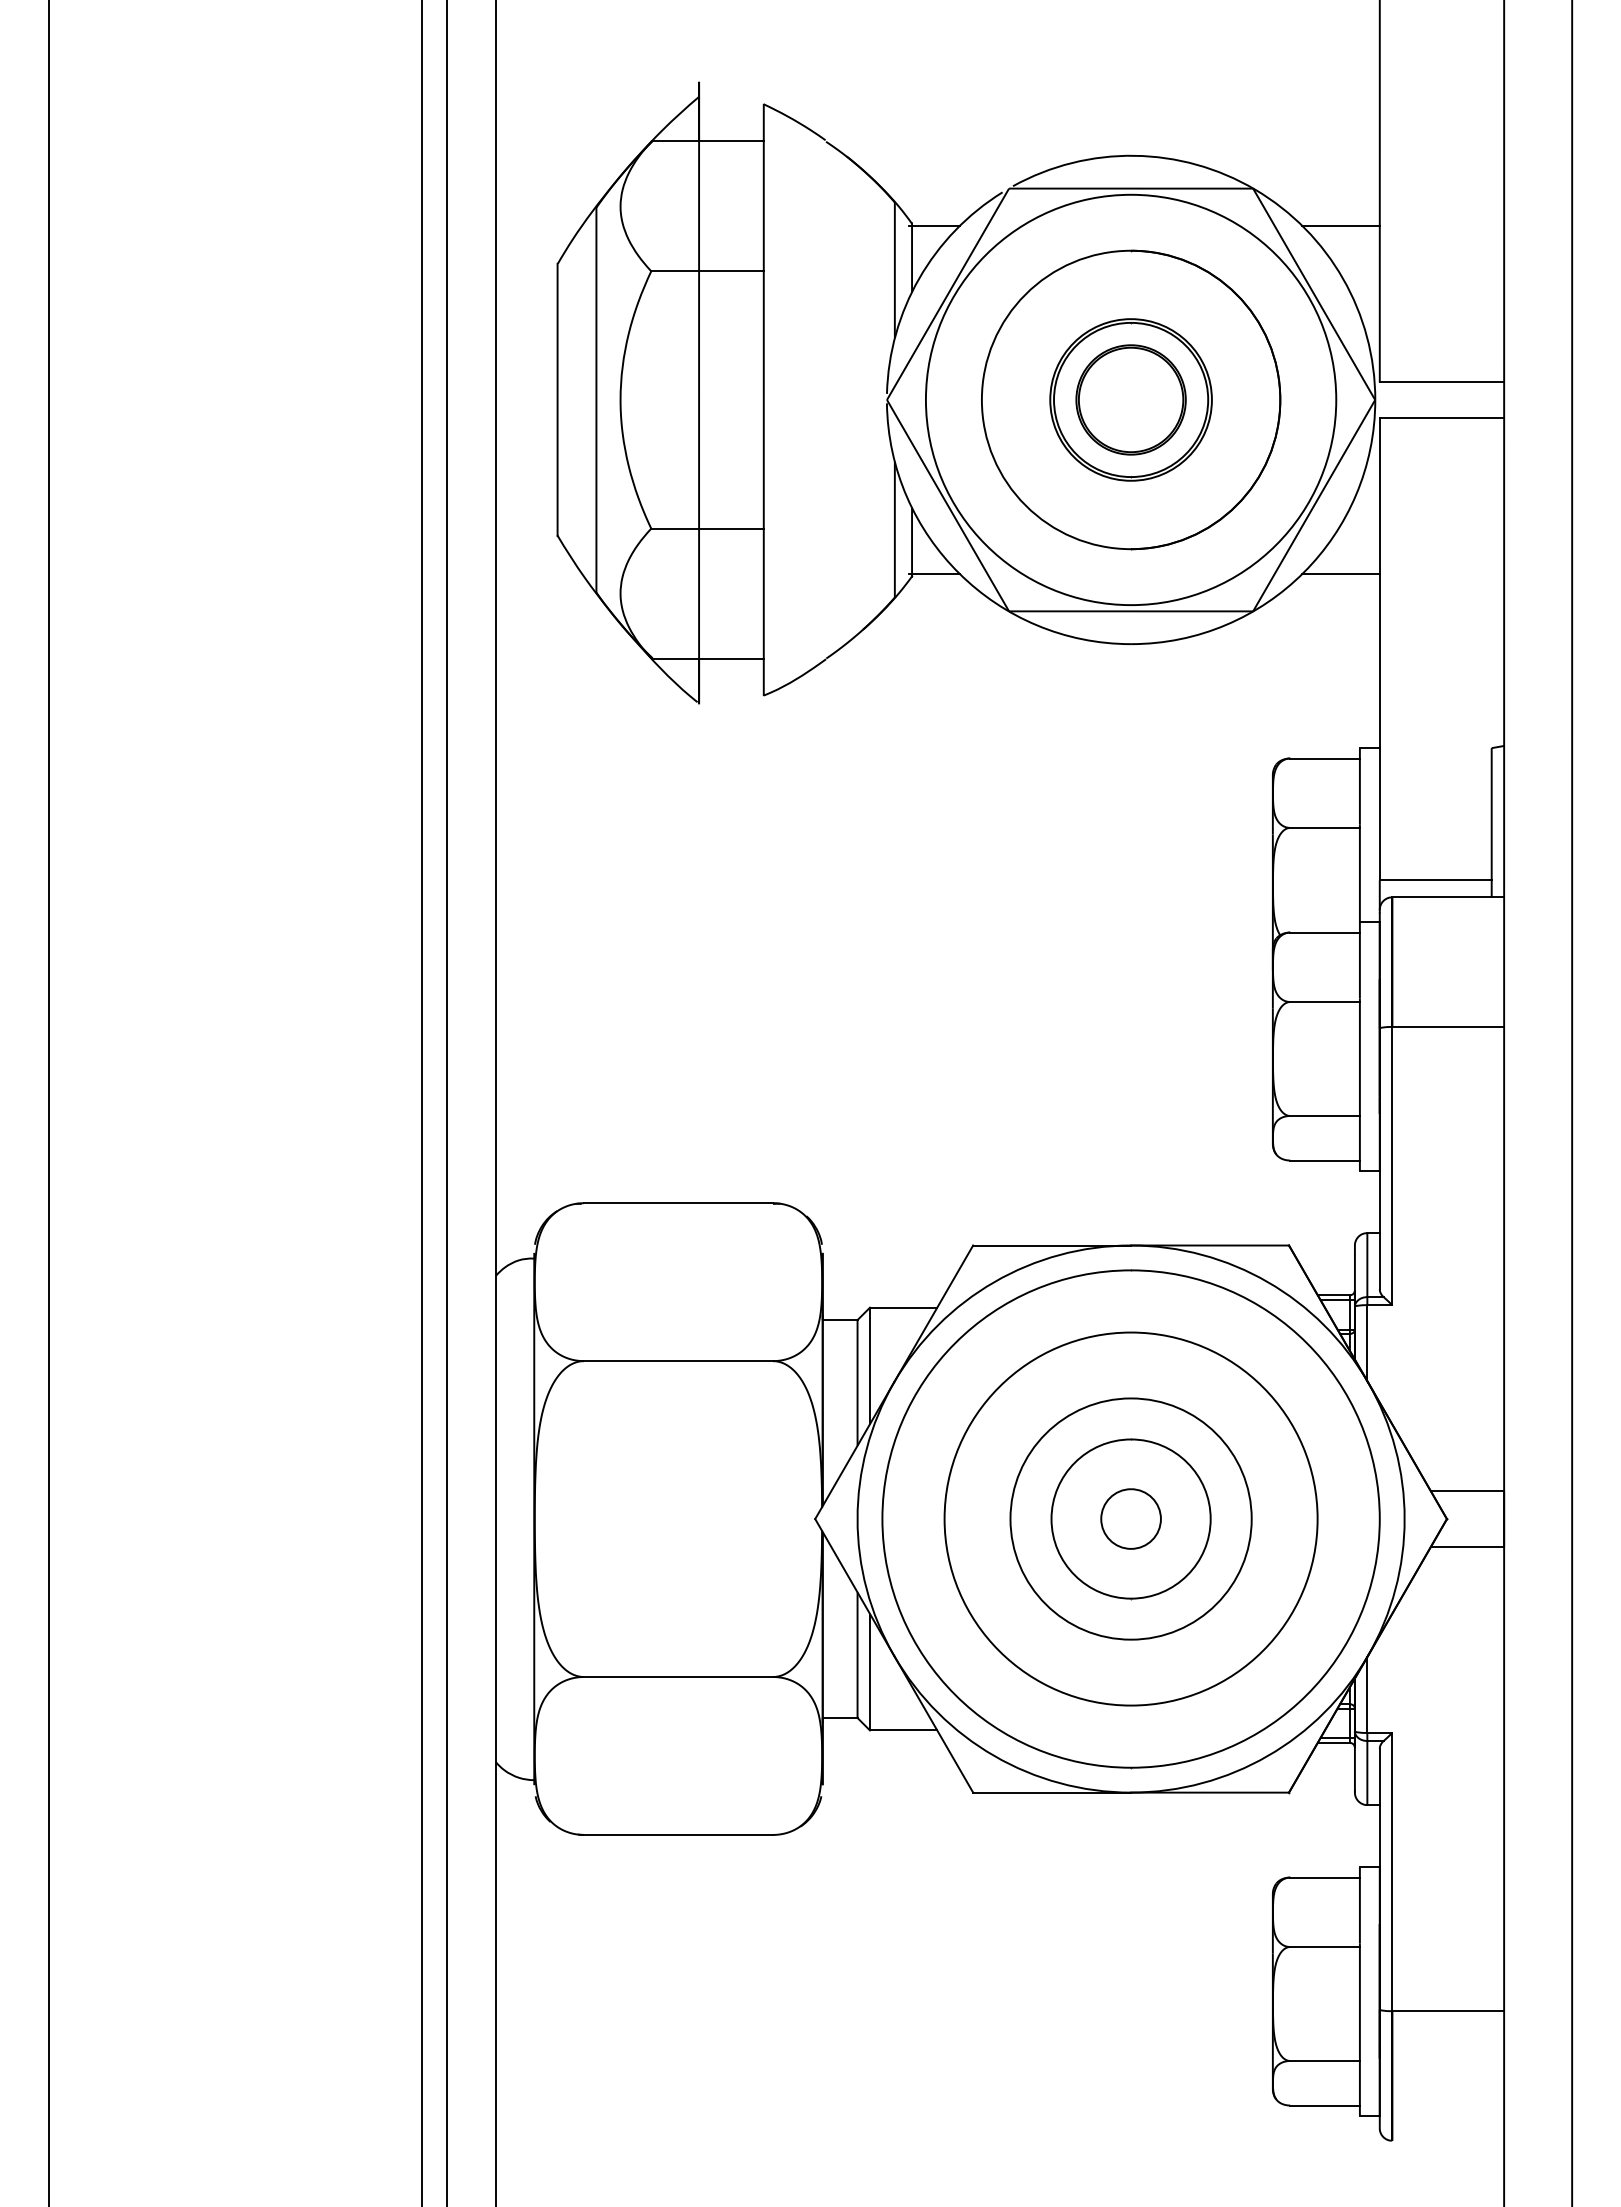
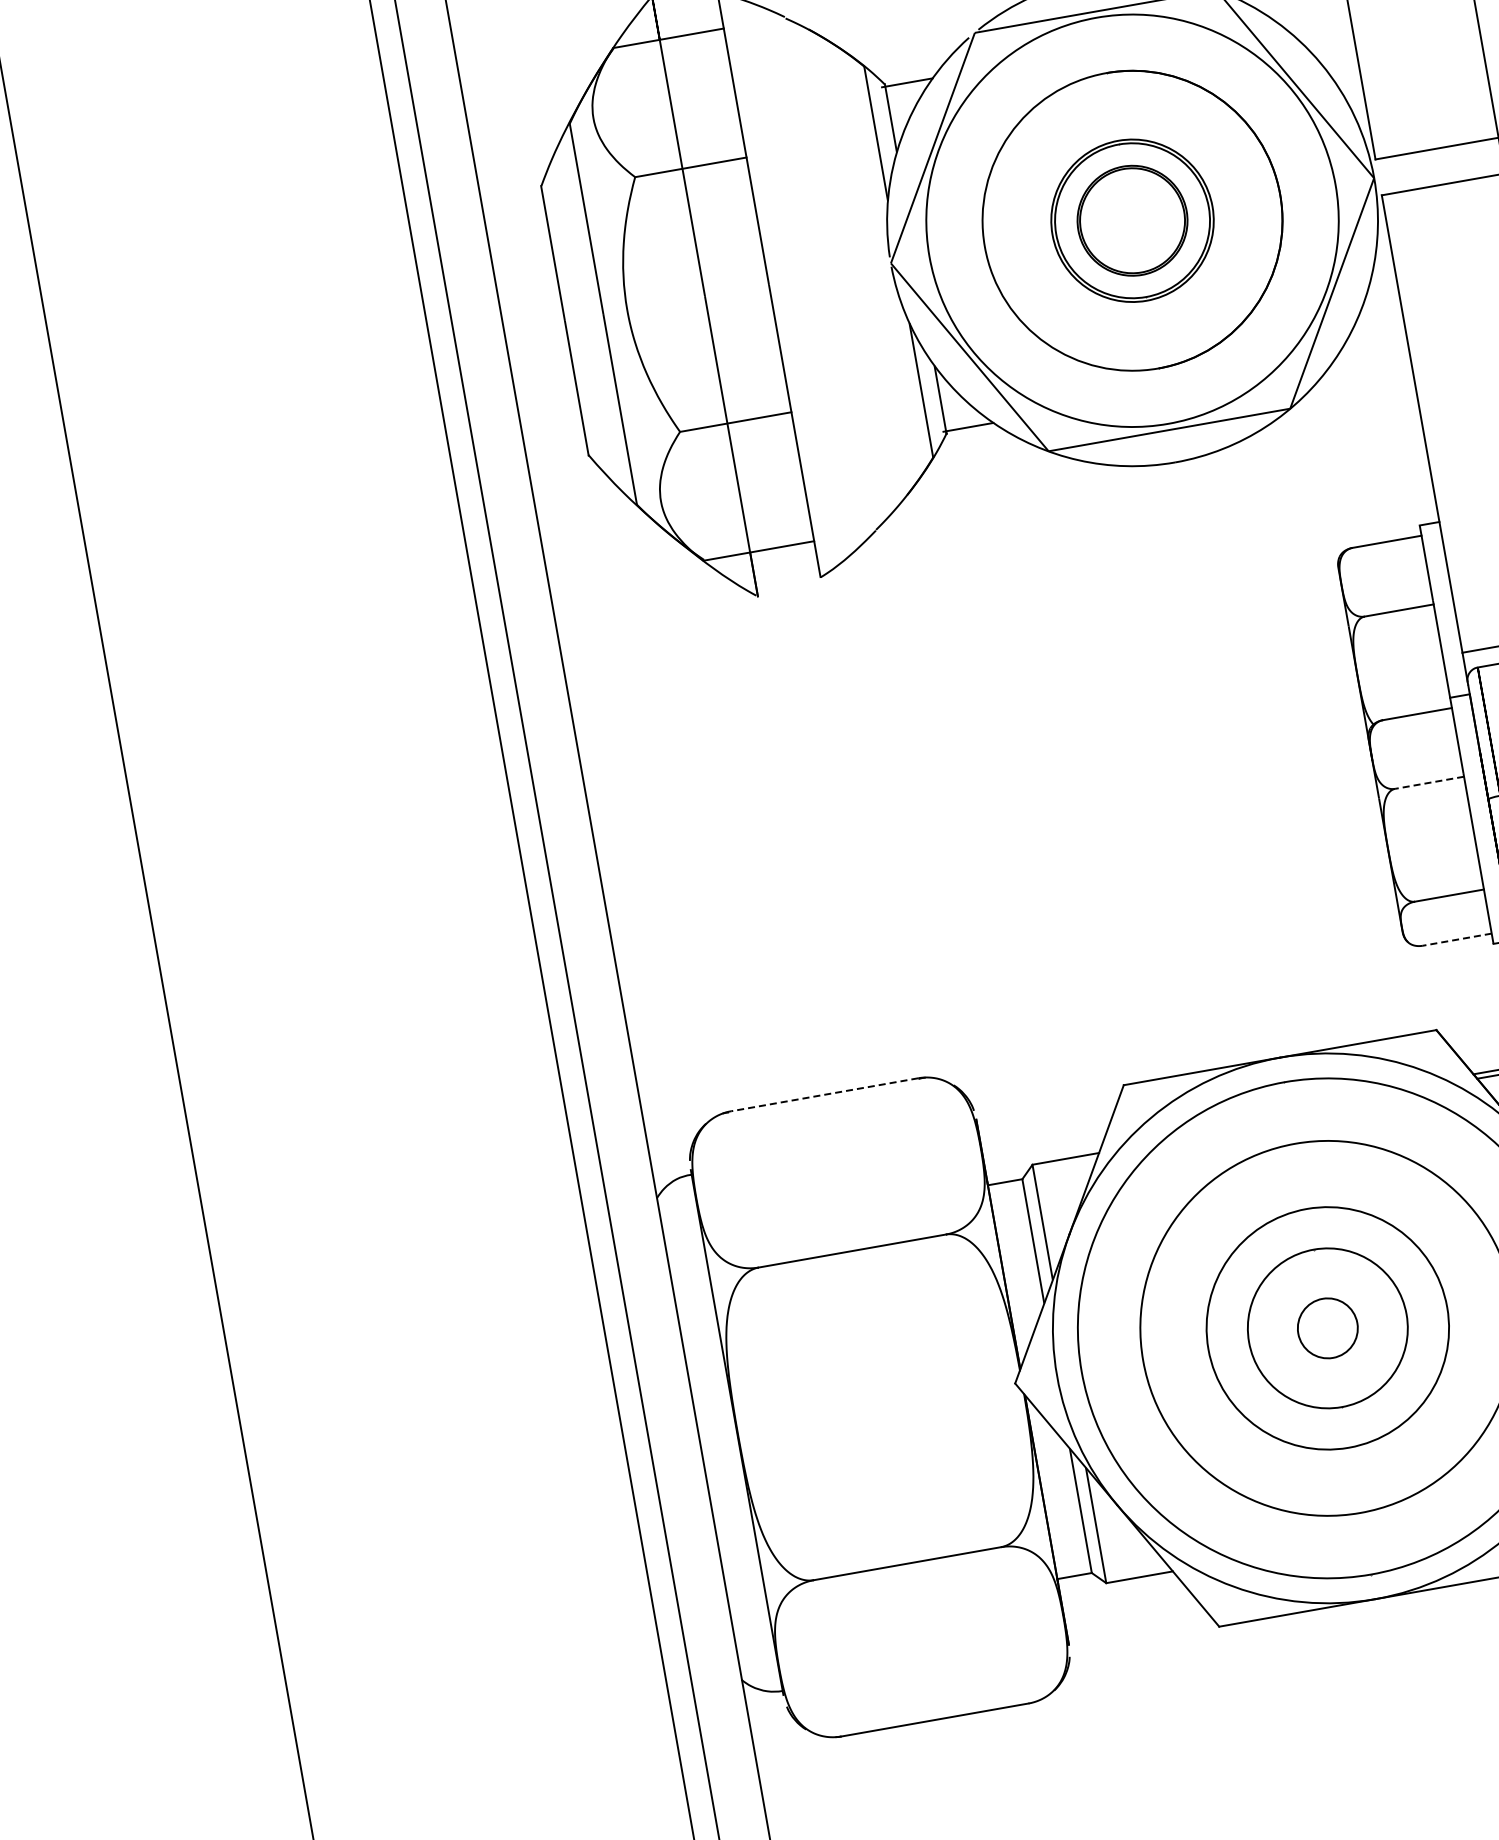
line: (1340, 225) -> (1309, 11), removed
line: (1340, 574) -> (1370, 356), removed
line: (1325, 1002) -> (1430, 783), solid -> dashed
line: (1325, 1160) -> (1457, 939), solid -> dashed
line: (678, 1203) -> (824, 1095), solid -> dashed

